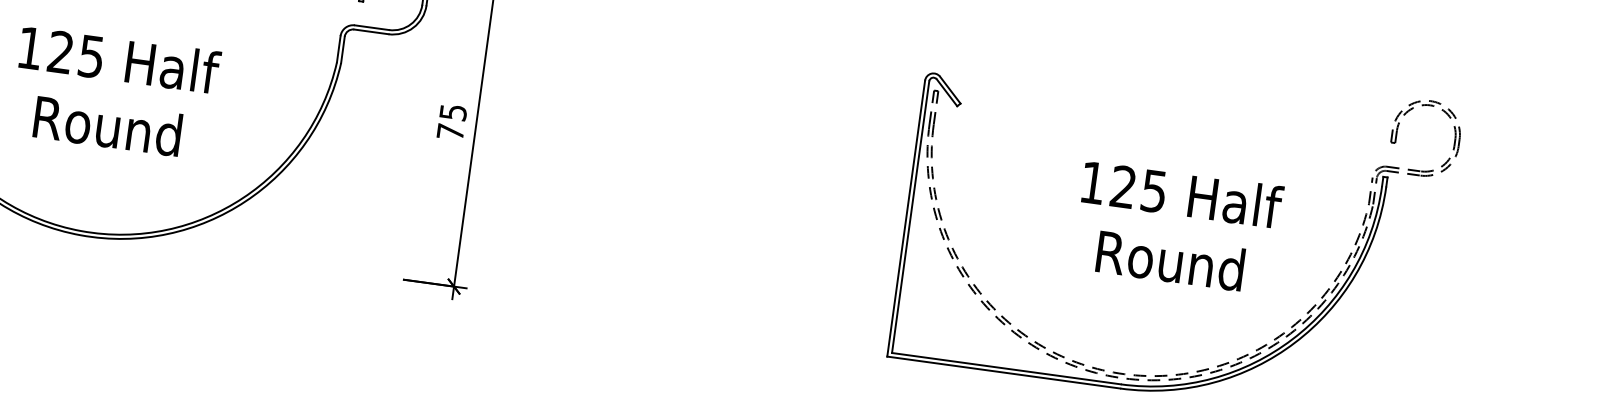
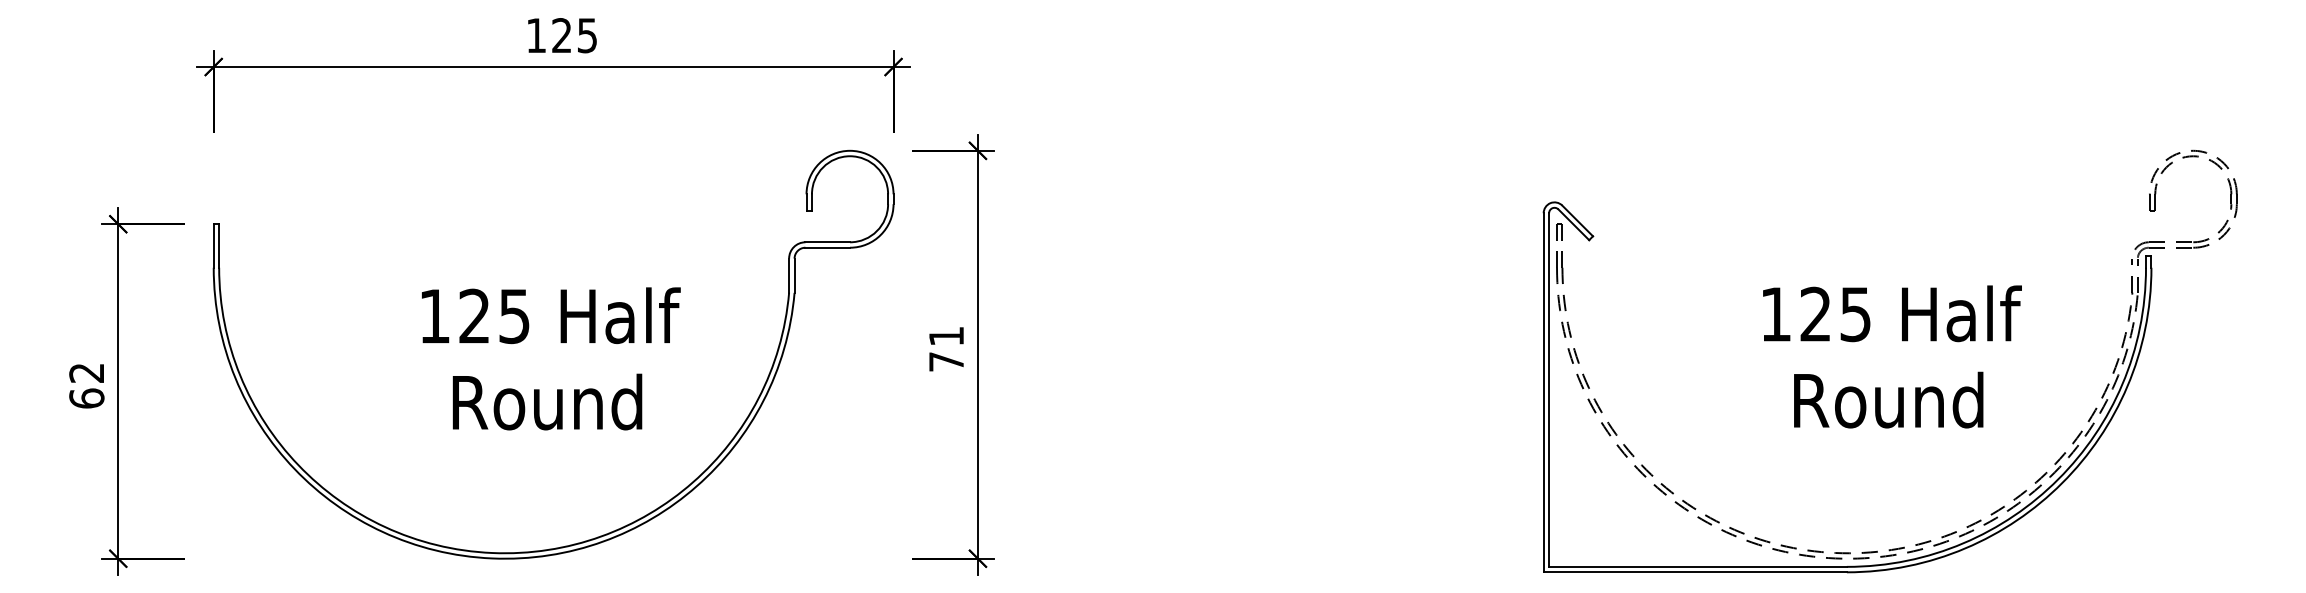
text: (115, 92) -> (551, 358), moved
text: (453, 112) -> (946, 336), 75 -> 71

